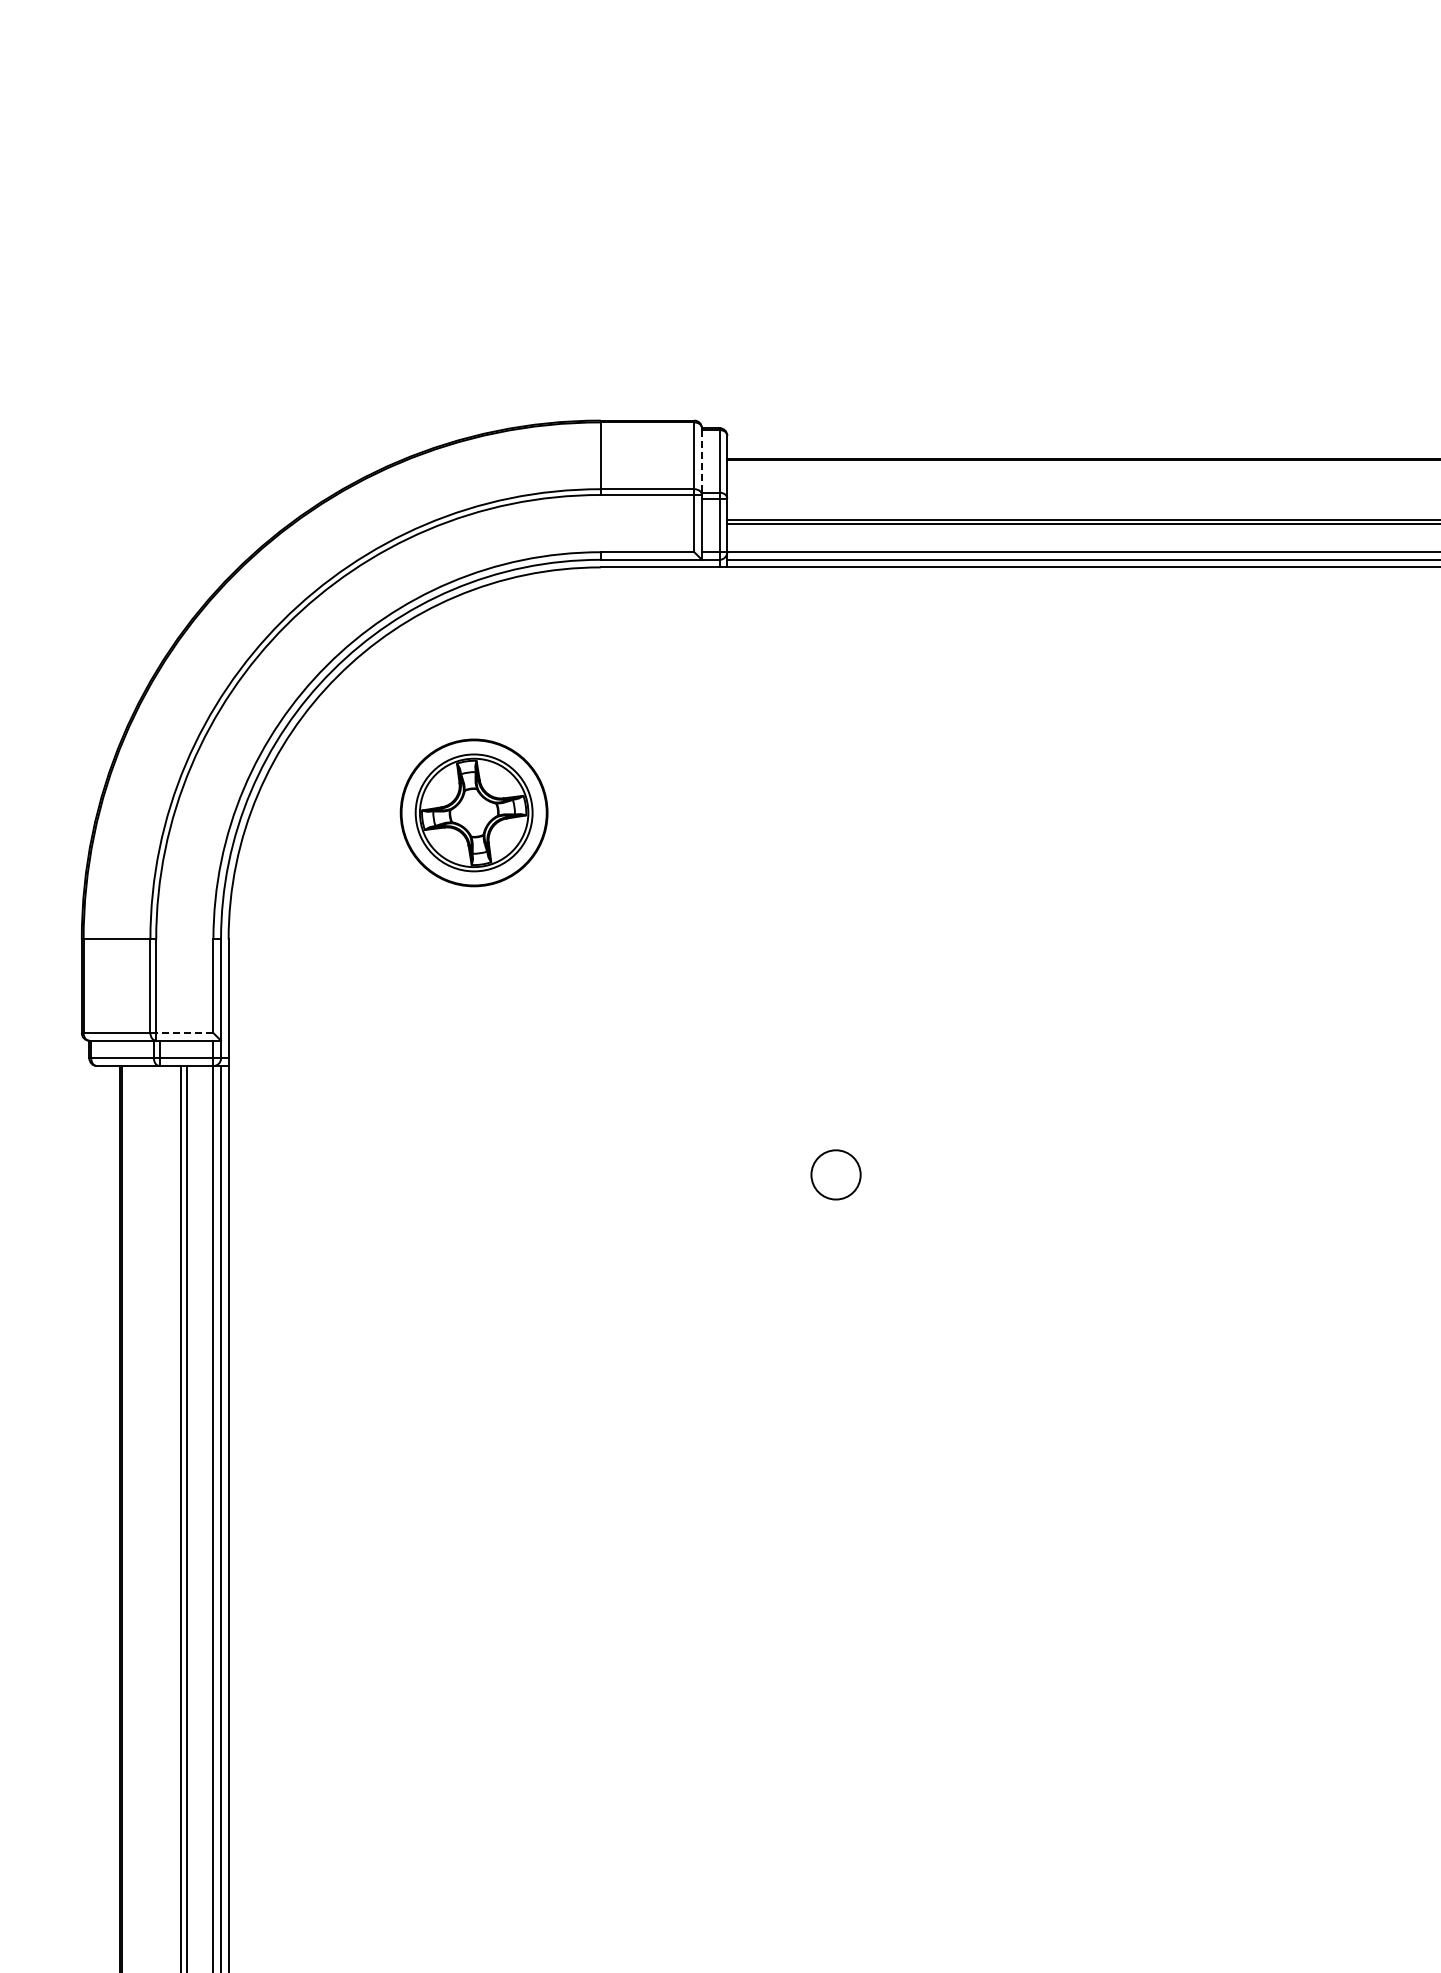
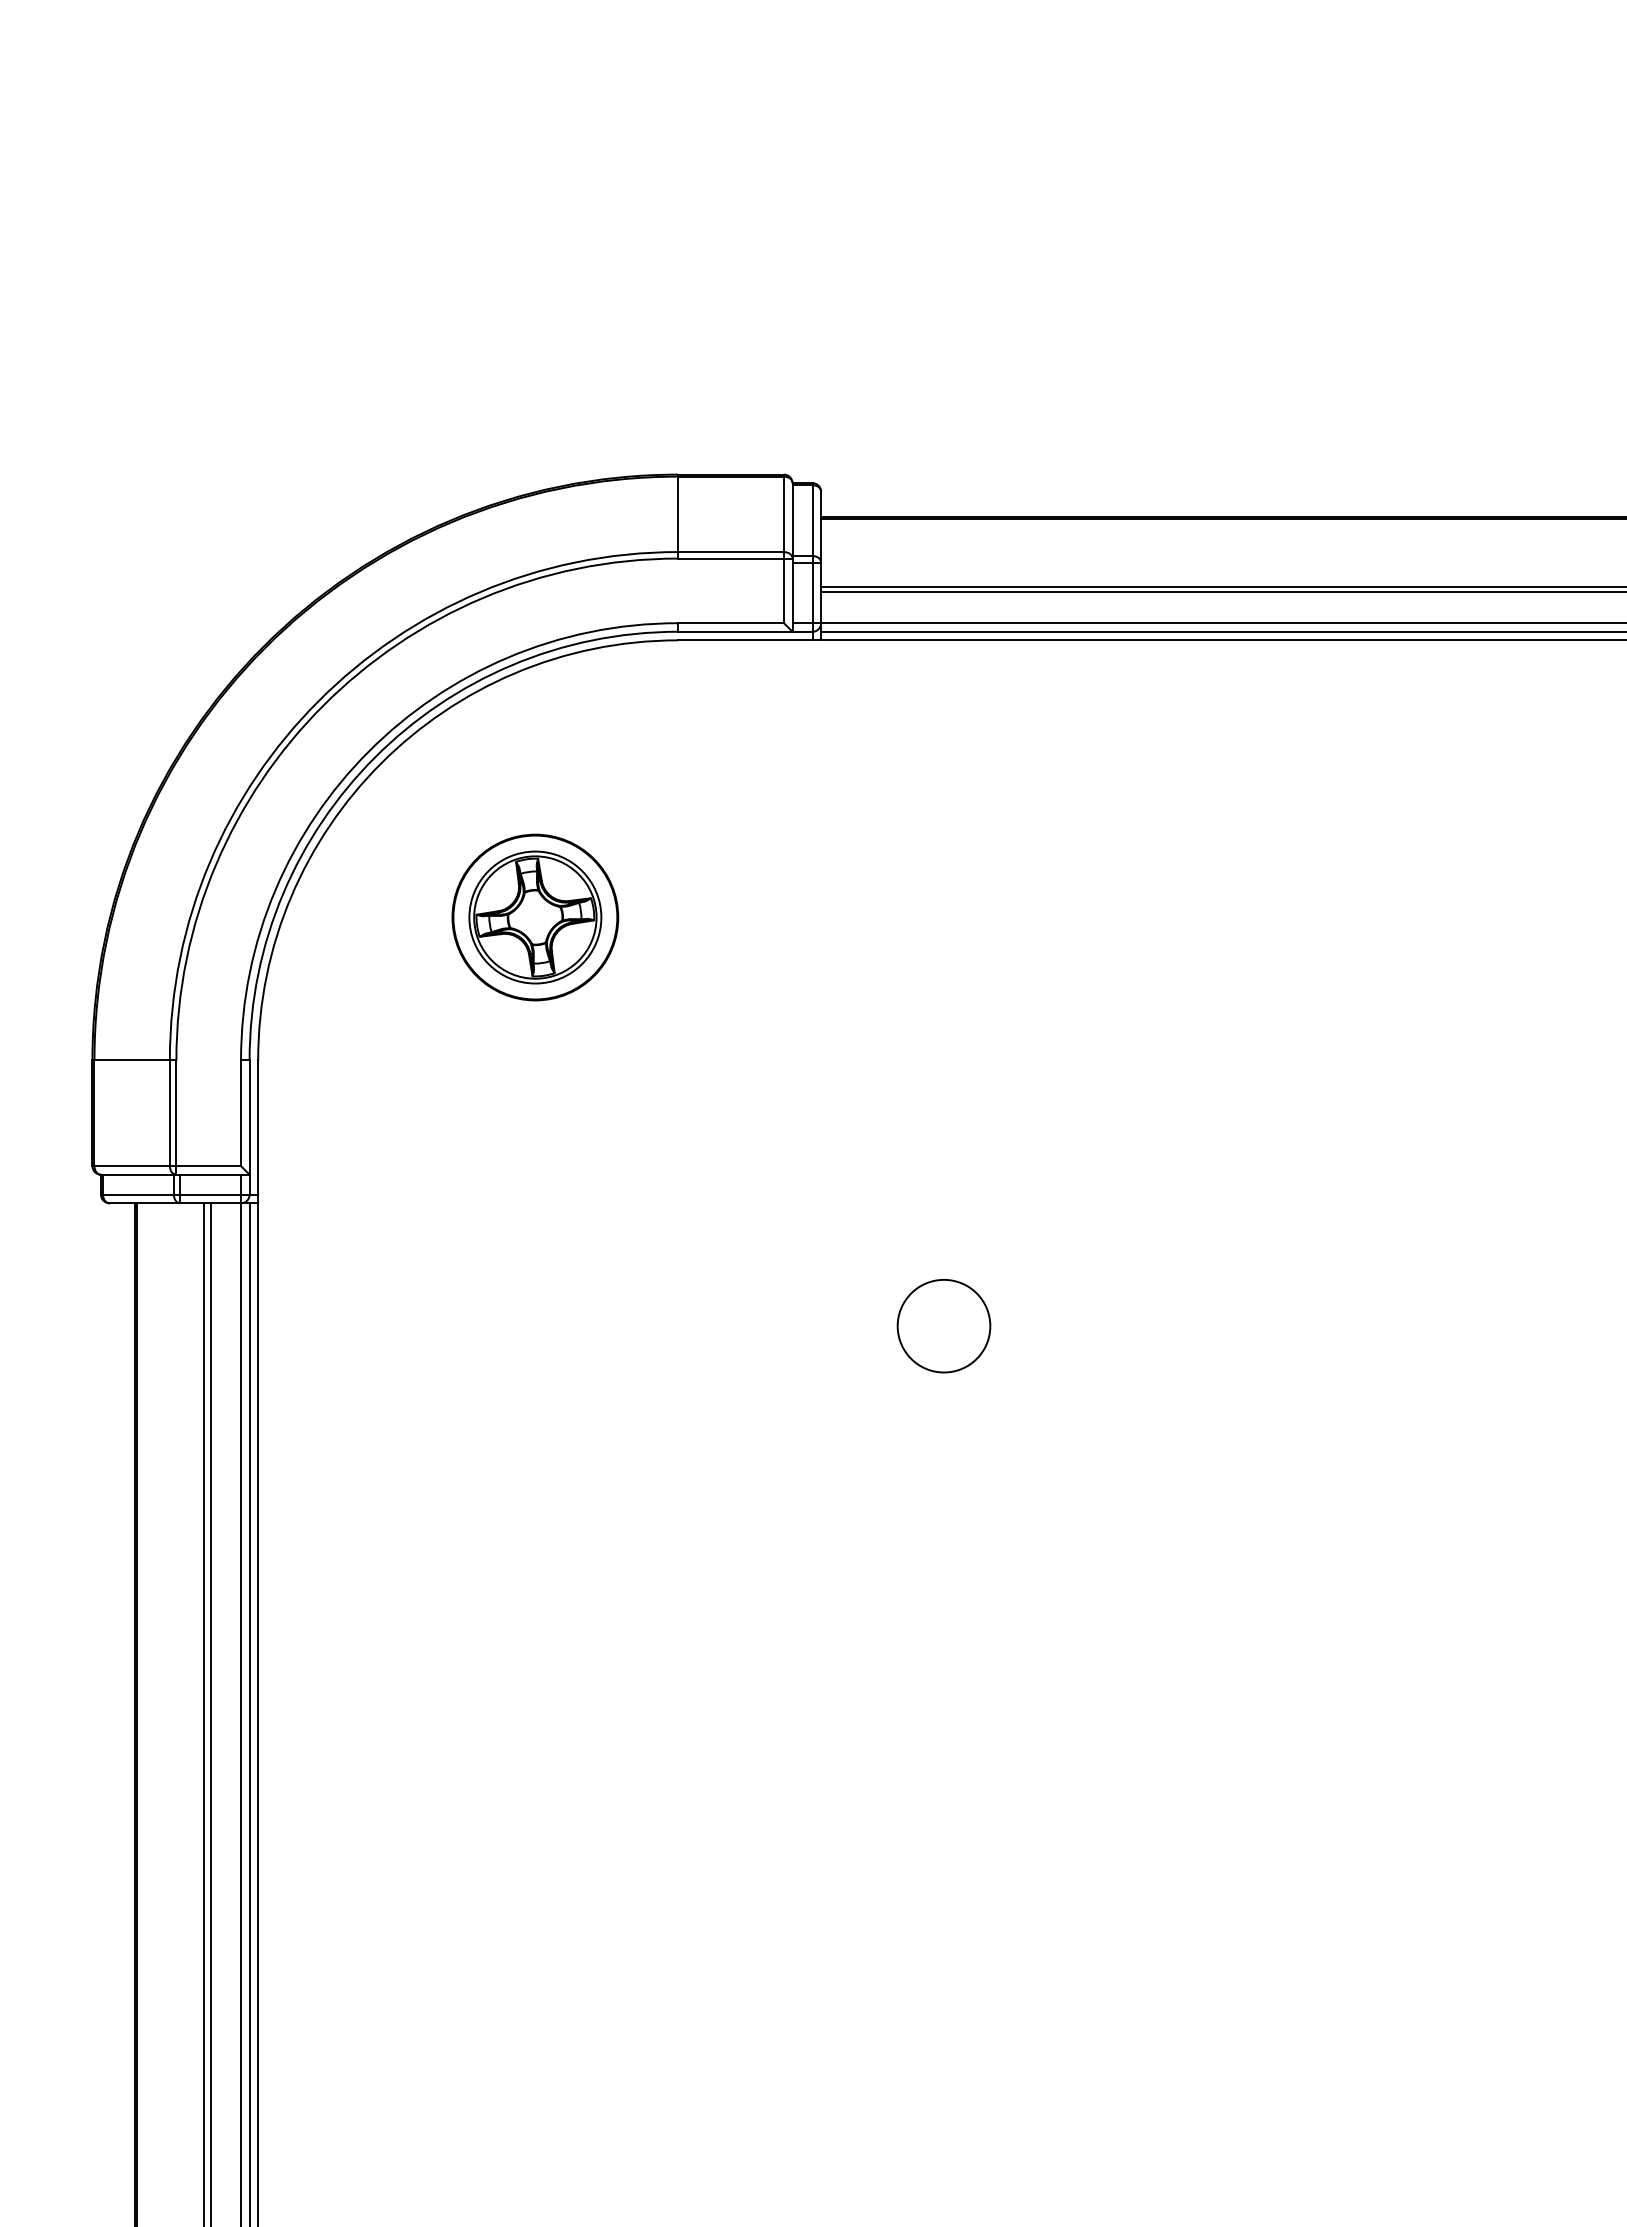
line: (701, 461) -> (792, 520), dashed -> solid
line: (184, 1033) -> (208, 1166), dashed -> solid
circle: (835, 1174) -> (943, 1325), size x1.67

